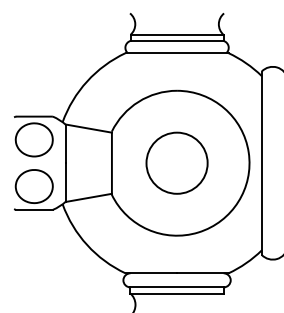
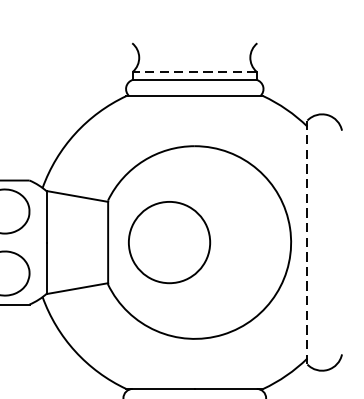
line: (176, 34) -> (194, 71), solid -> dashed
circle: (176, 162) -> (168, 241), moved
line: (261, 163) -> (307, 242), solid -> dashed

